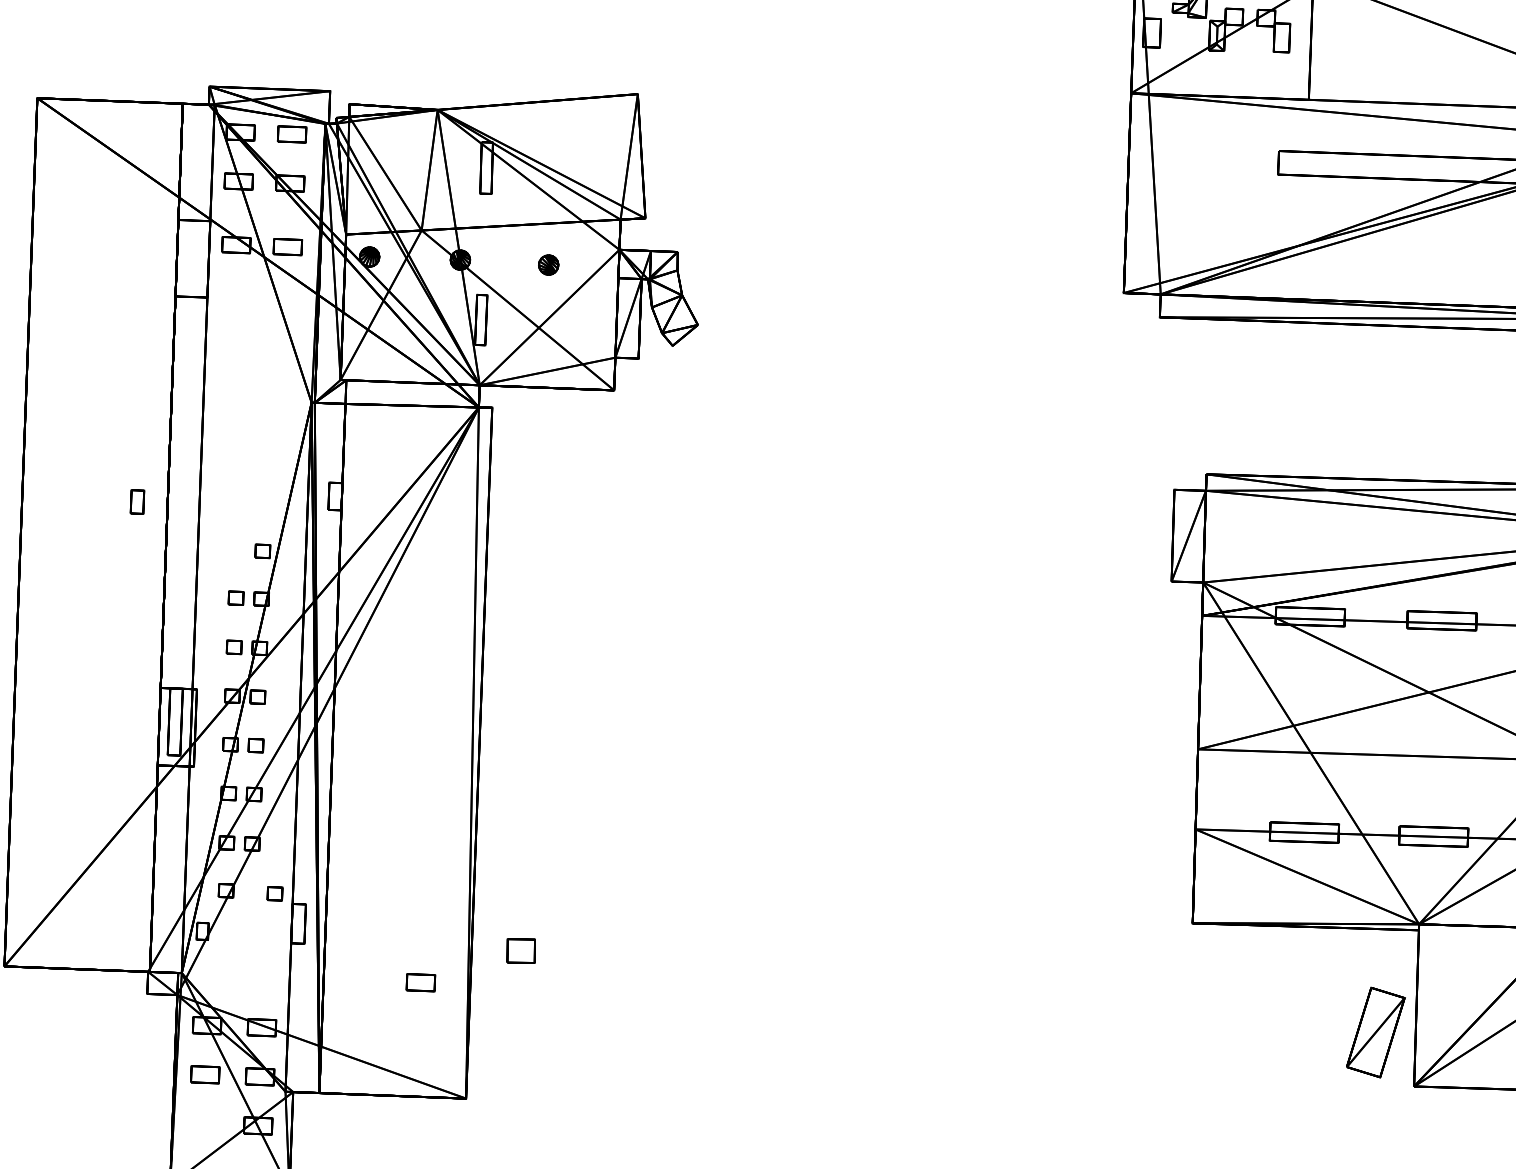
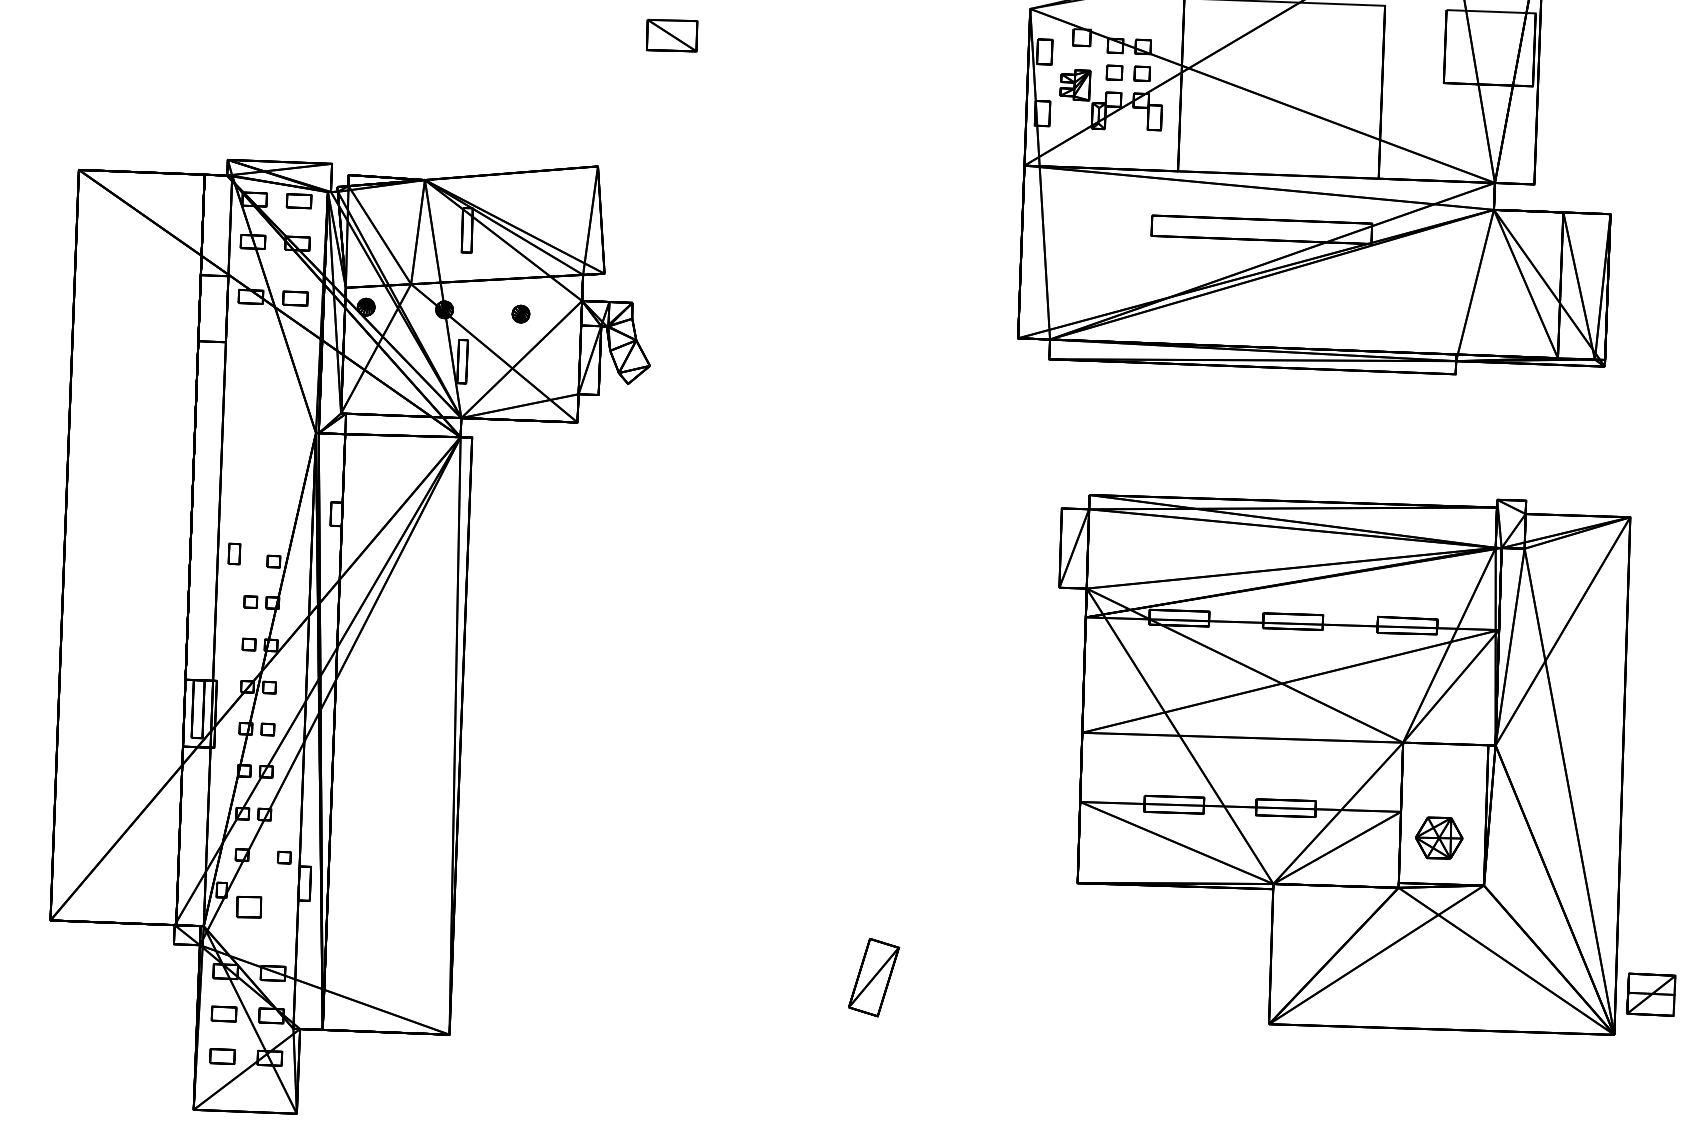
part: (137, 501) -> (234, 553), moved
part: (521, 950) -> (249, 906), moved
part: (420, 982) -> (222, 1056), moved
part: (1376, 1032) -> (874, 977), moved

